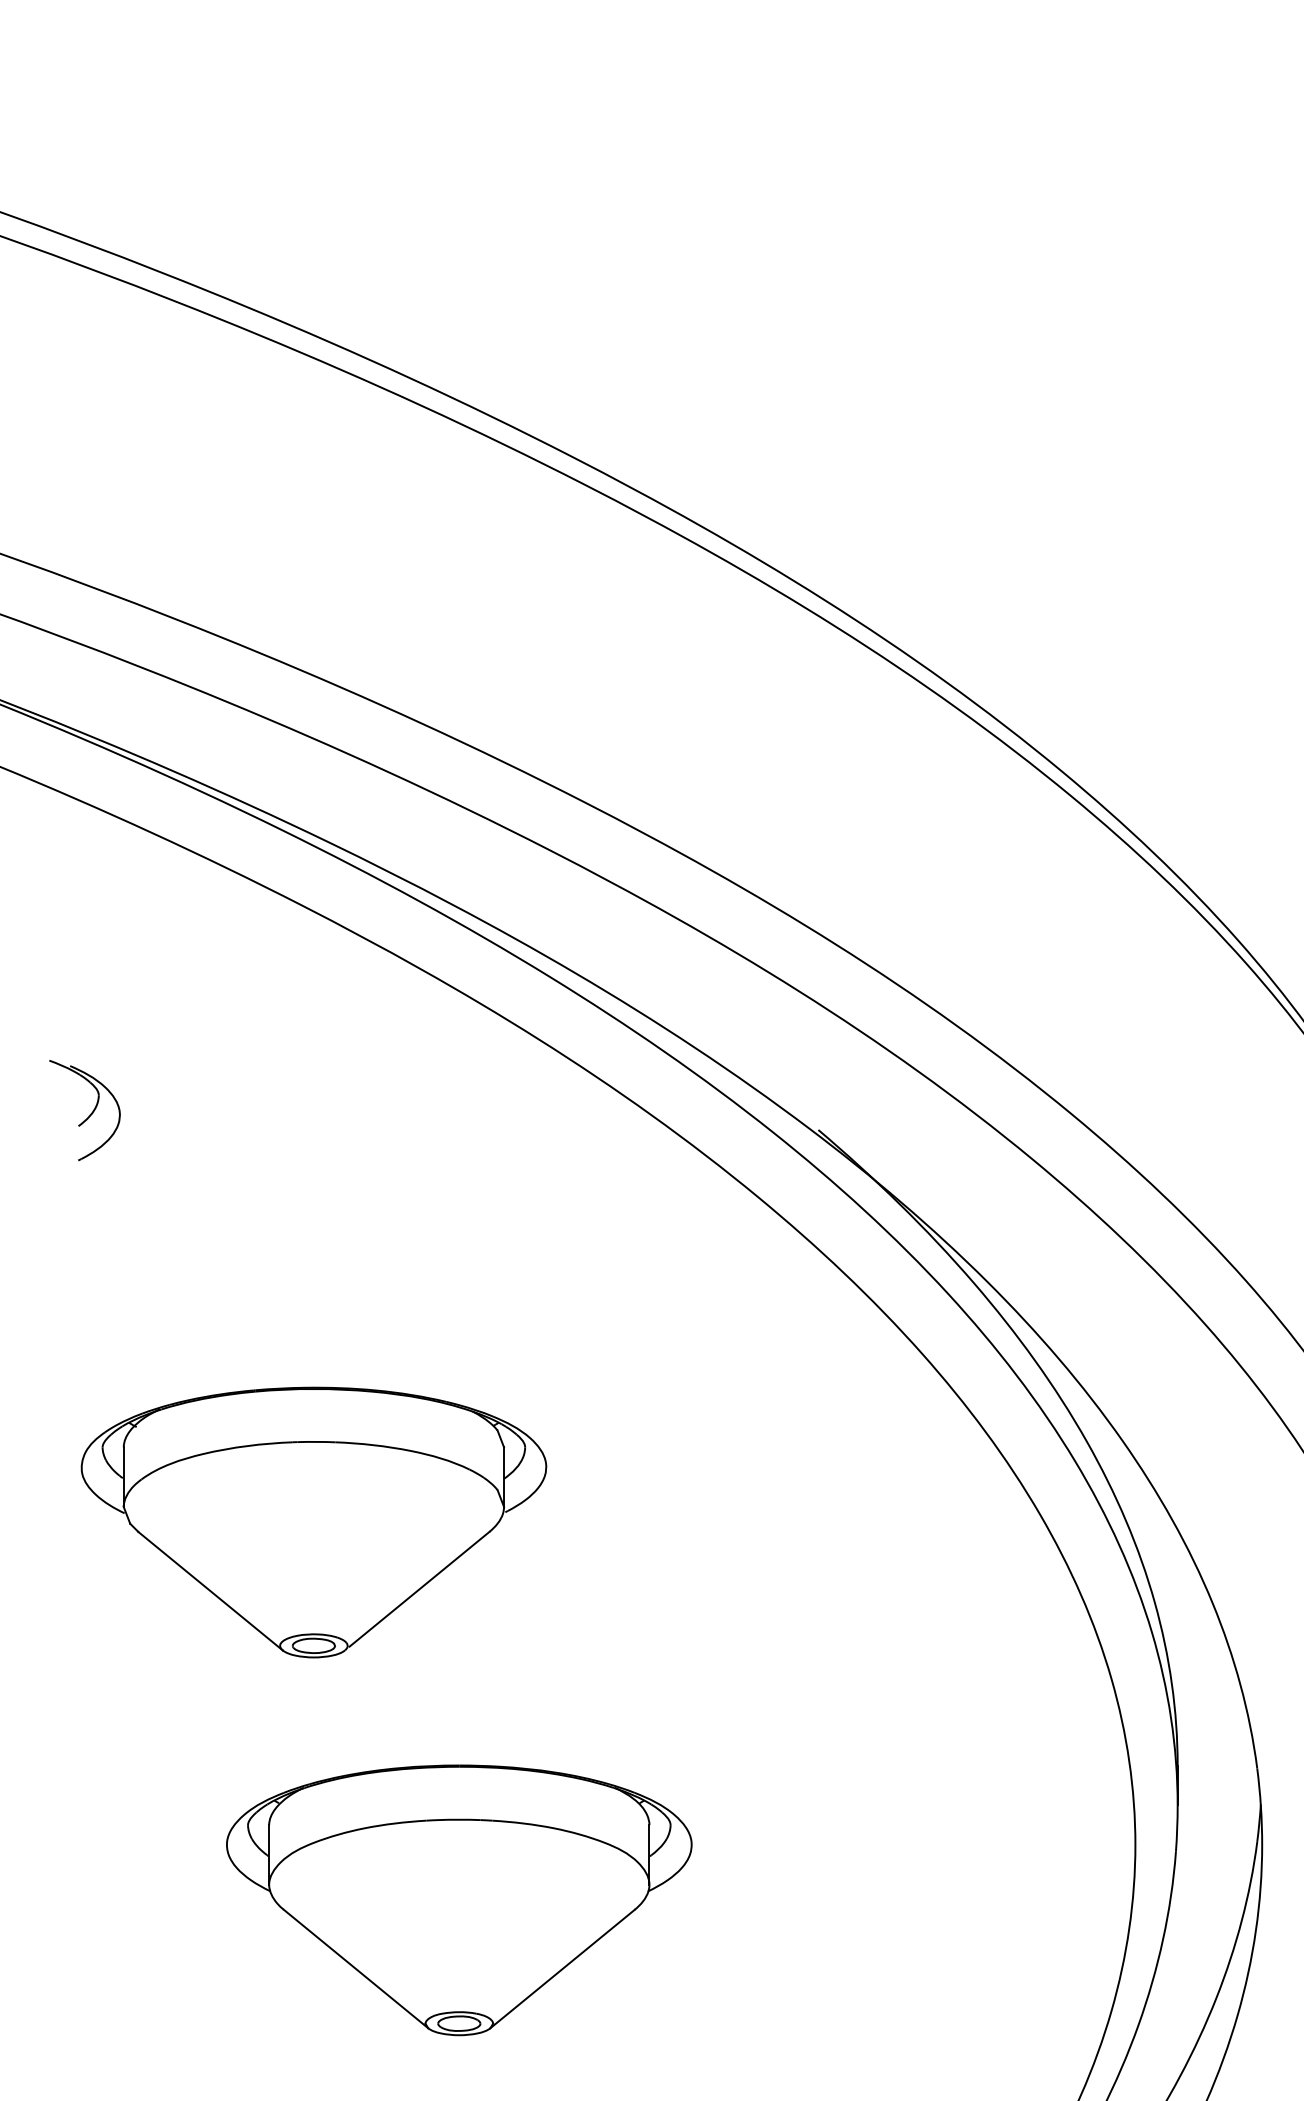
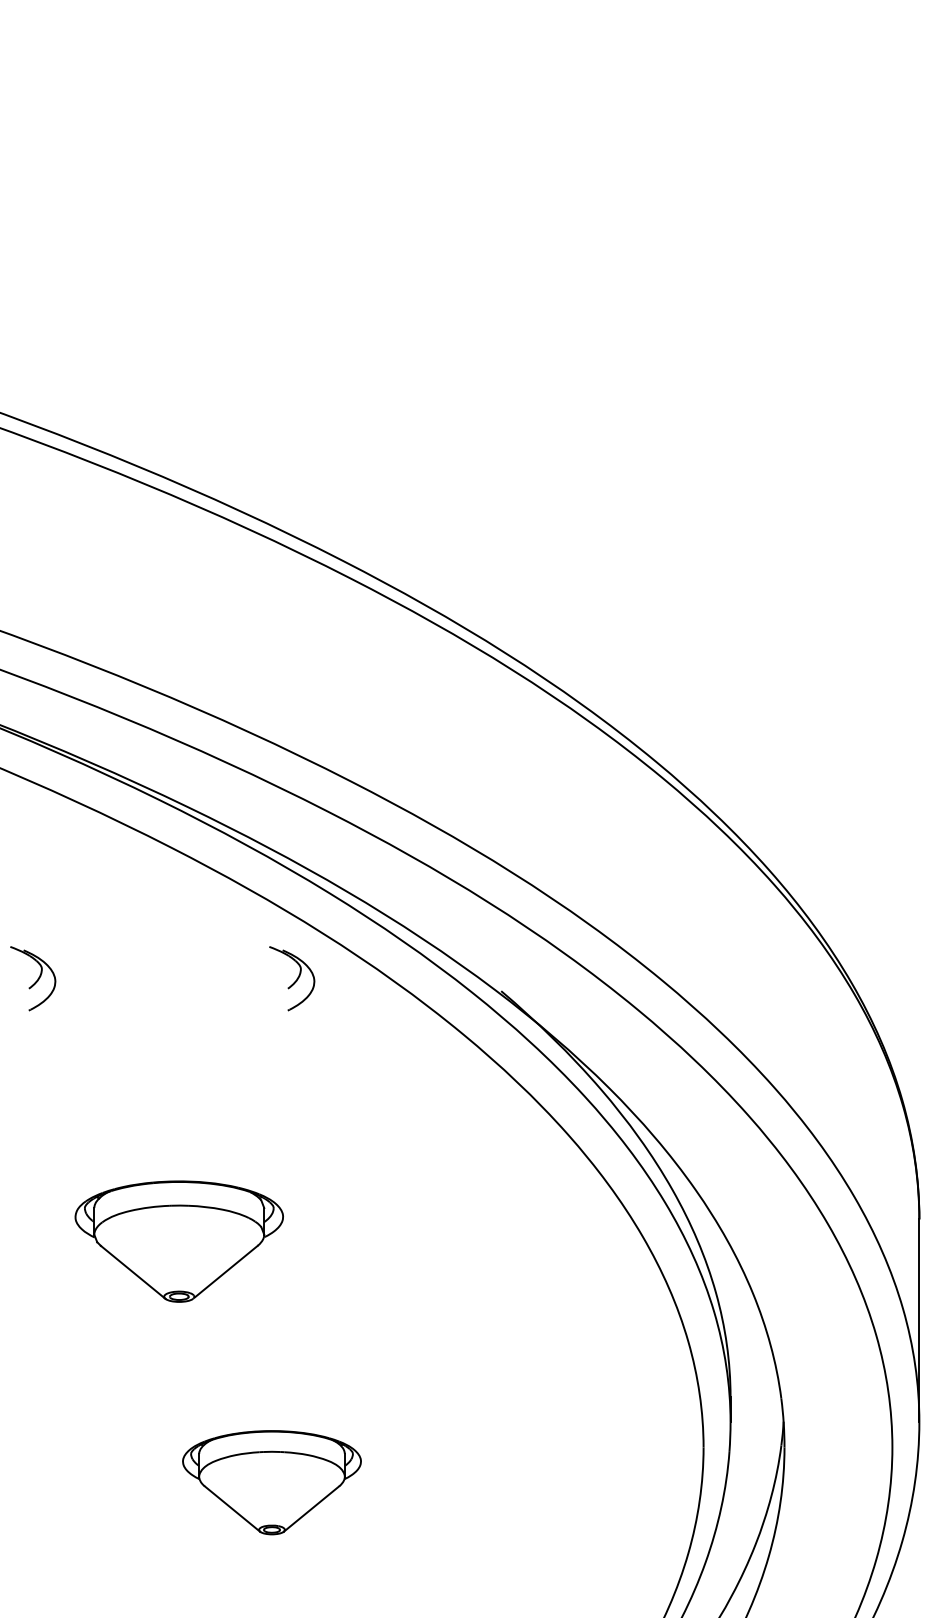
part: (491, 1110) -> (292, 978), added
part: (314, 1522) -> (179, 1241), size x0.7
part: (458, 1899) -> (271, 1482), size x0.6

